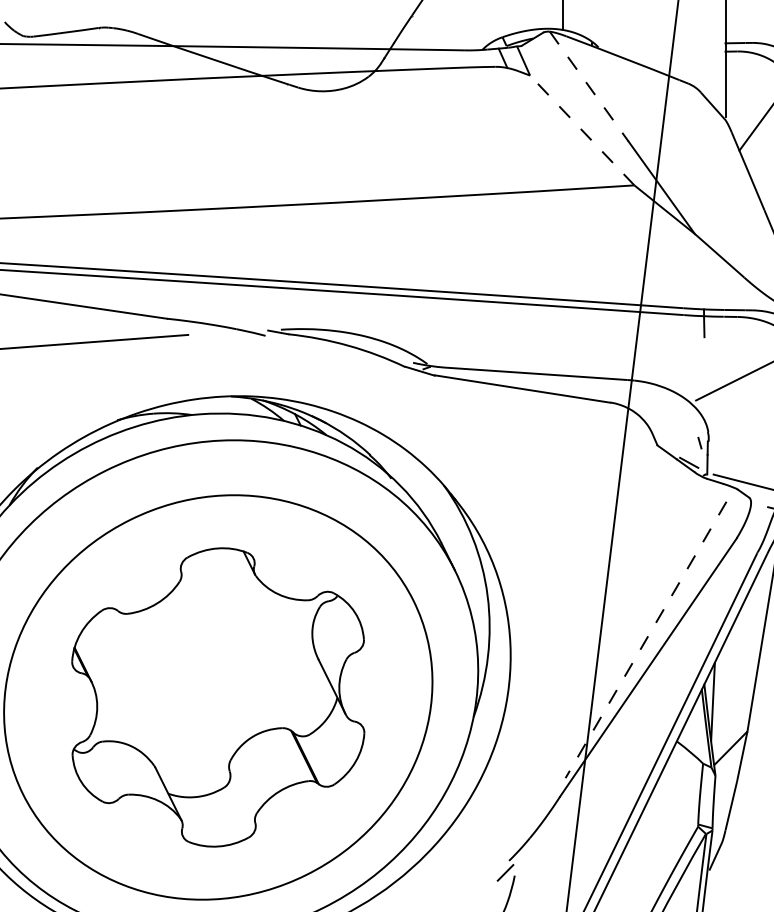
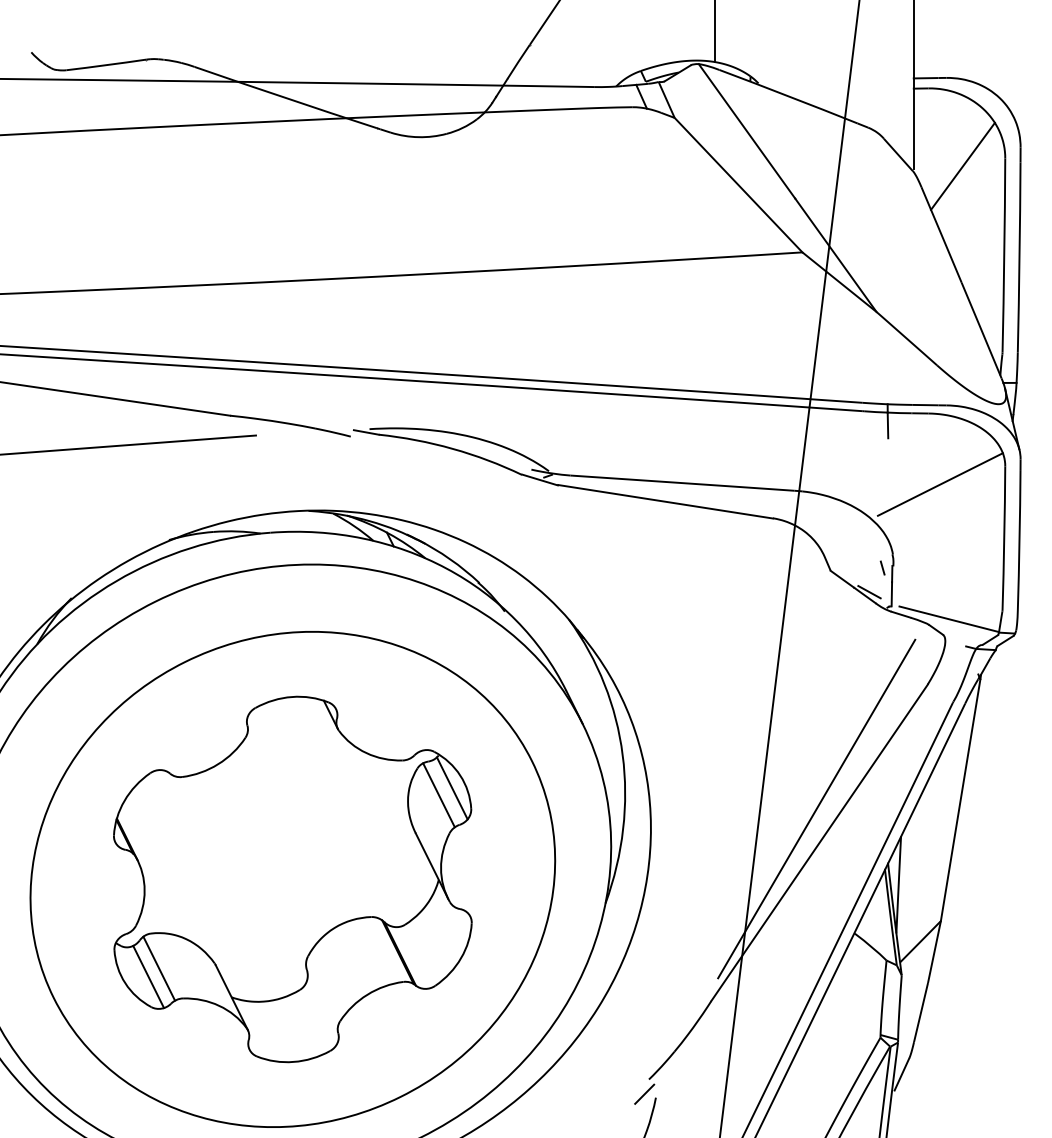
line: (589, 86) -> (747, 131), dashed -> solid
line: (582, 130) -> (738, 185), dashed -> solid
line: (347, 623) -> (451, 788), added
line: (337, 628) -> (438, 795), added
line: (645, 640) -> (816, 809), dashed -> solid
line: (109, 770) -> (159, 968), added
line: (100, 776) -> (148, 976), added

